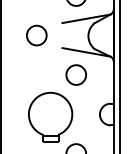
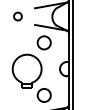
circle: (36, 35) -> (17, 16), size x0.6

